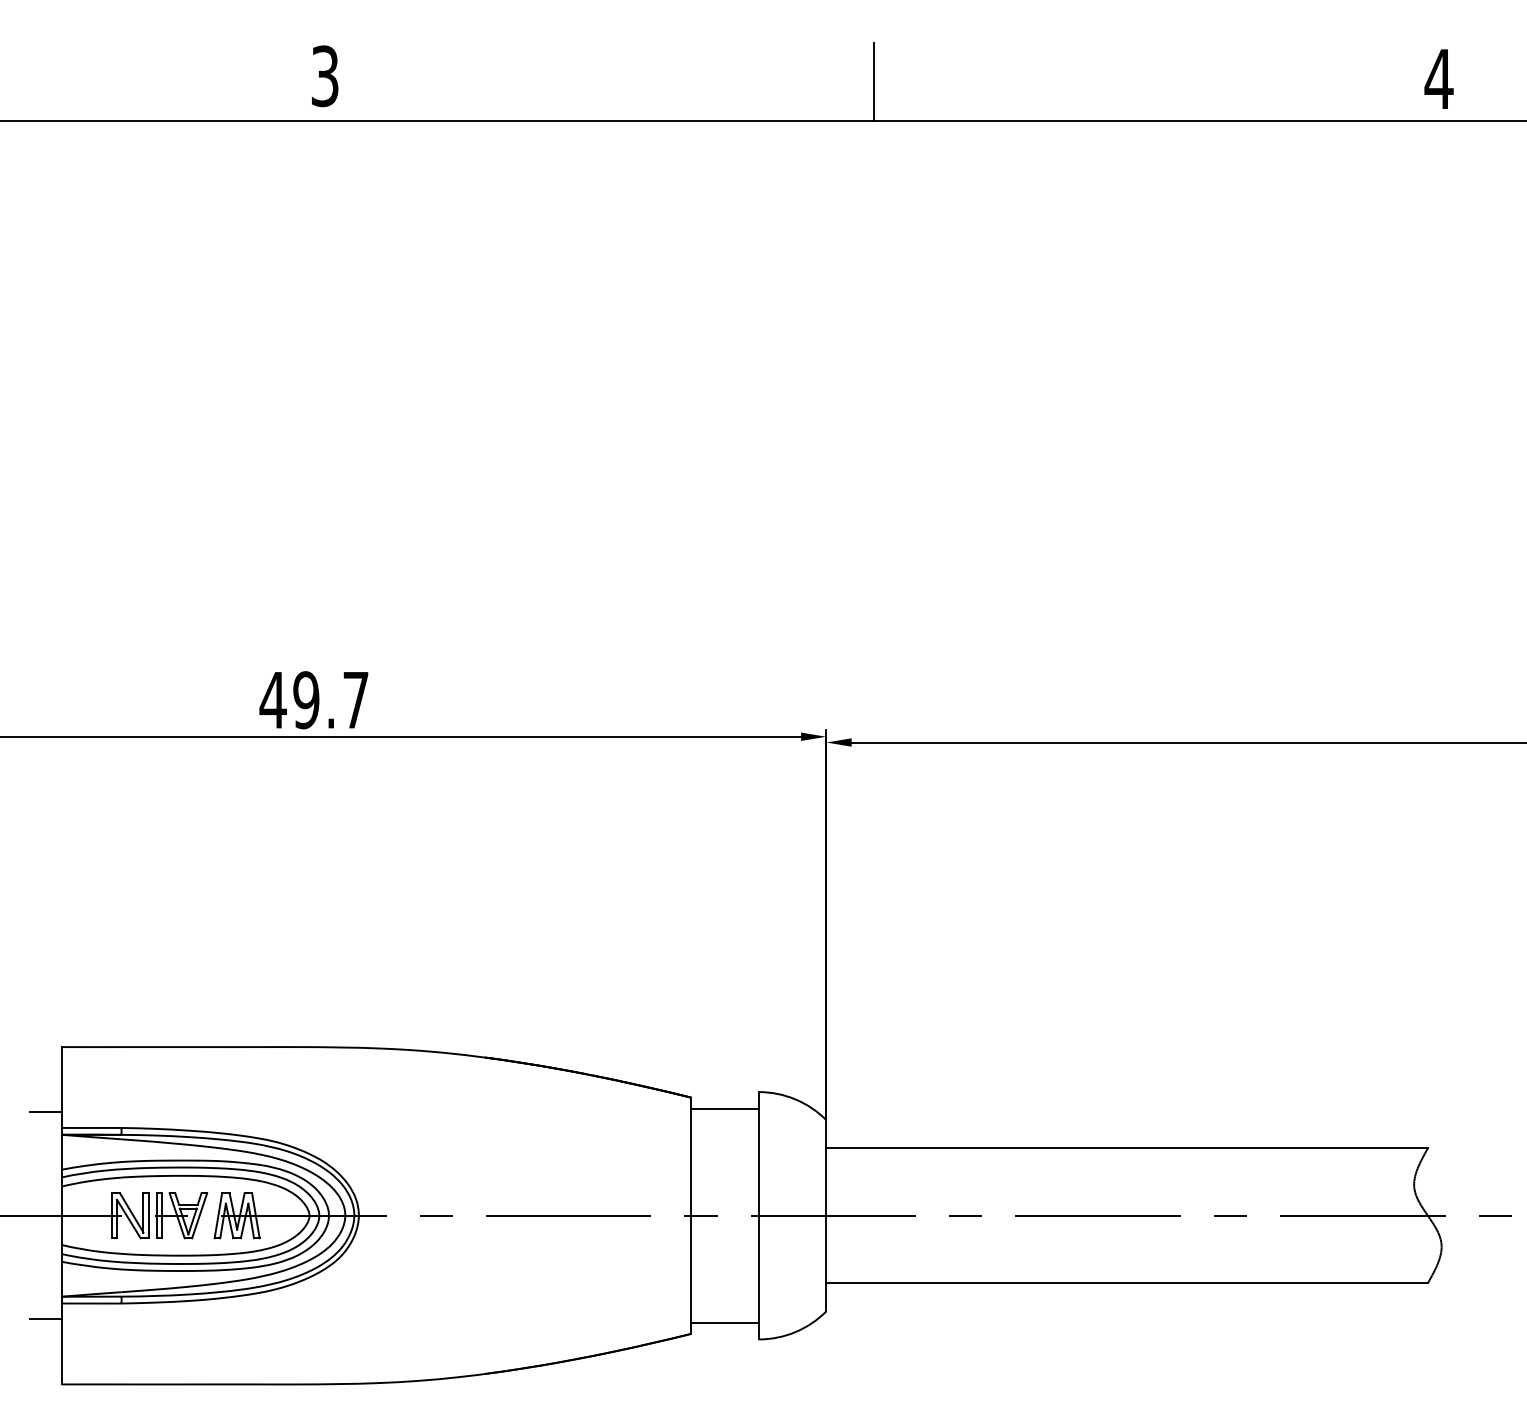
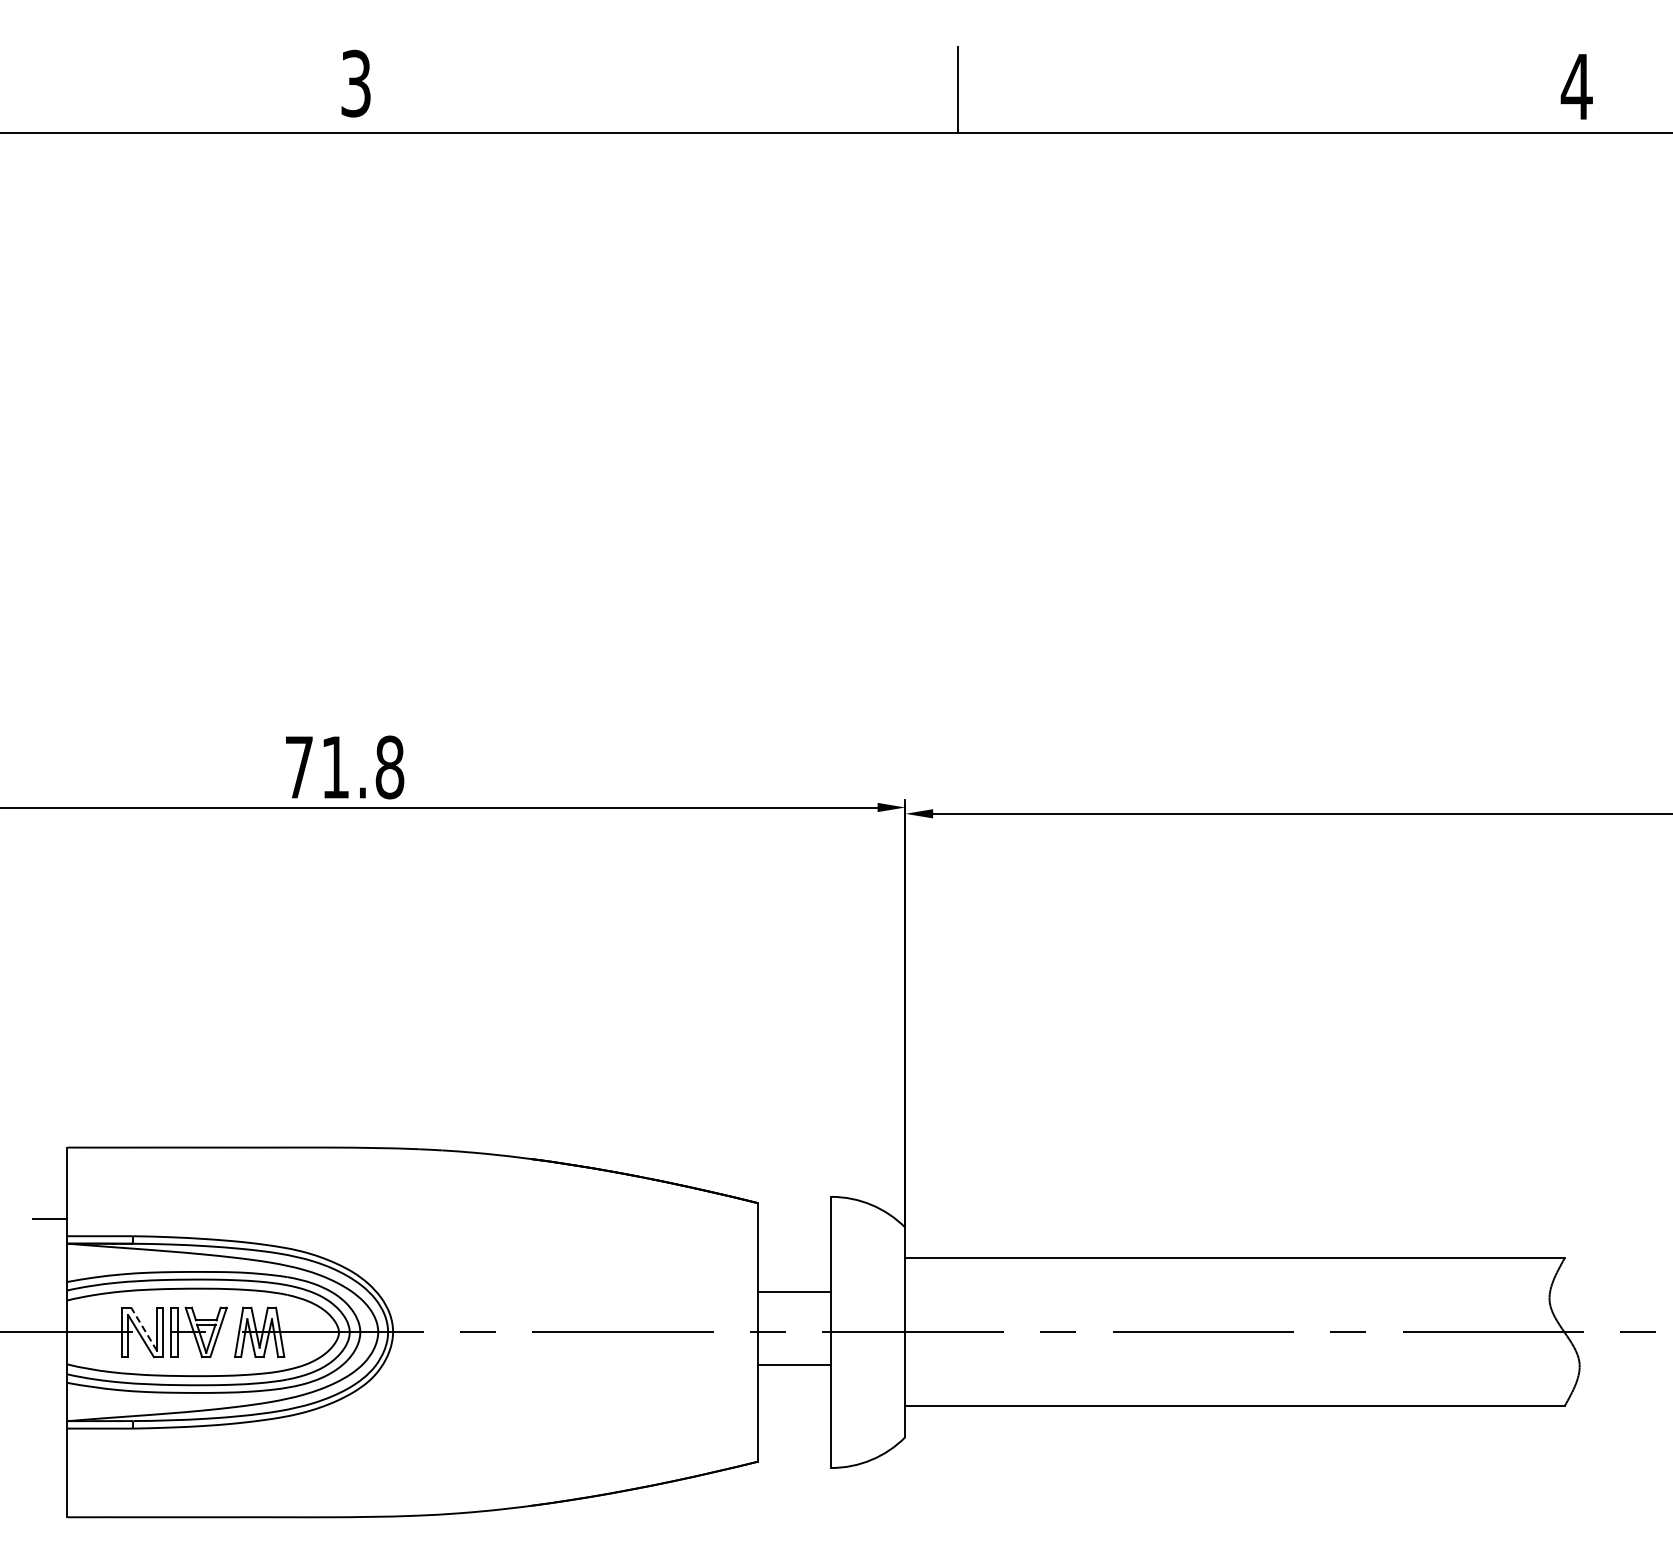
text: (314, 700) -> (344, 767), 49.7 -> 71.8
line: (725, 1109) -> (794, 1292), moved
line: (131, 1212) -> (143, 1328), solid -> dashed
line: (45, 1318) -> (49, 1445), removed
line: (725, 1322) -> (794, 1365), moved

